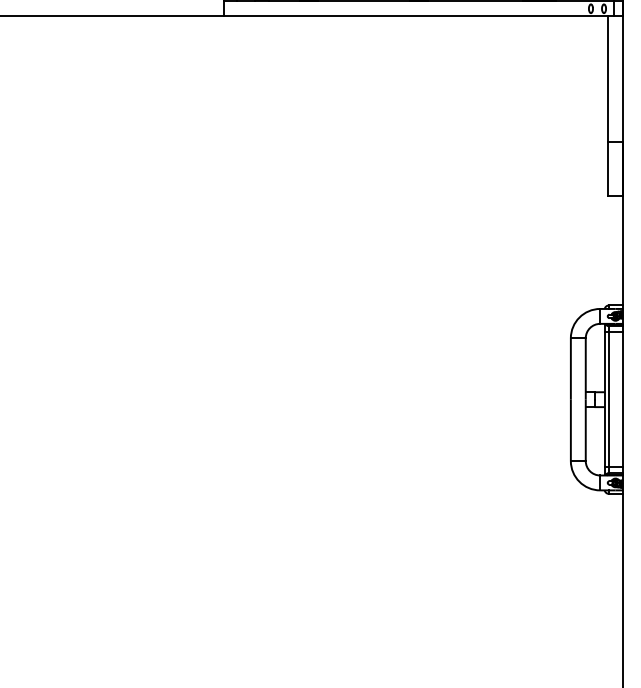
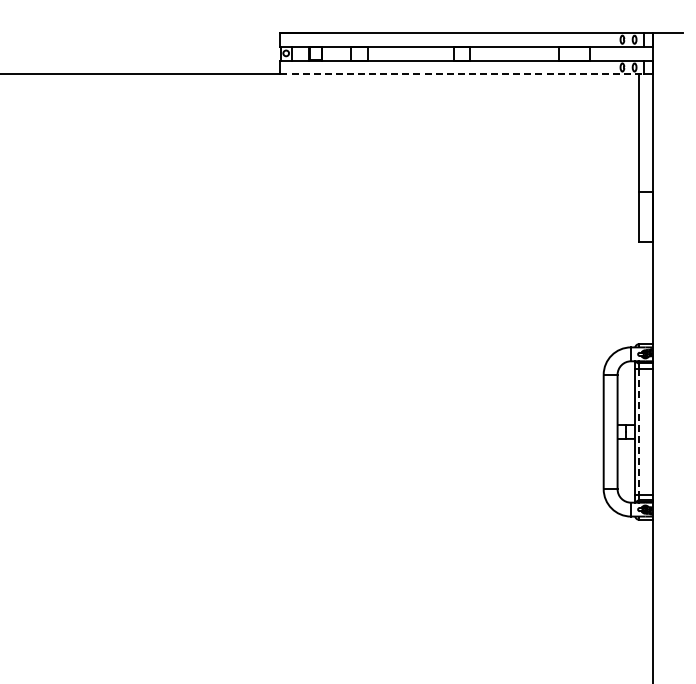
line: (419, 16) -> (462, 74), solid -> dashed
line: (609, 399) -> (639, 431), solid -> dashed

